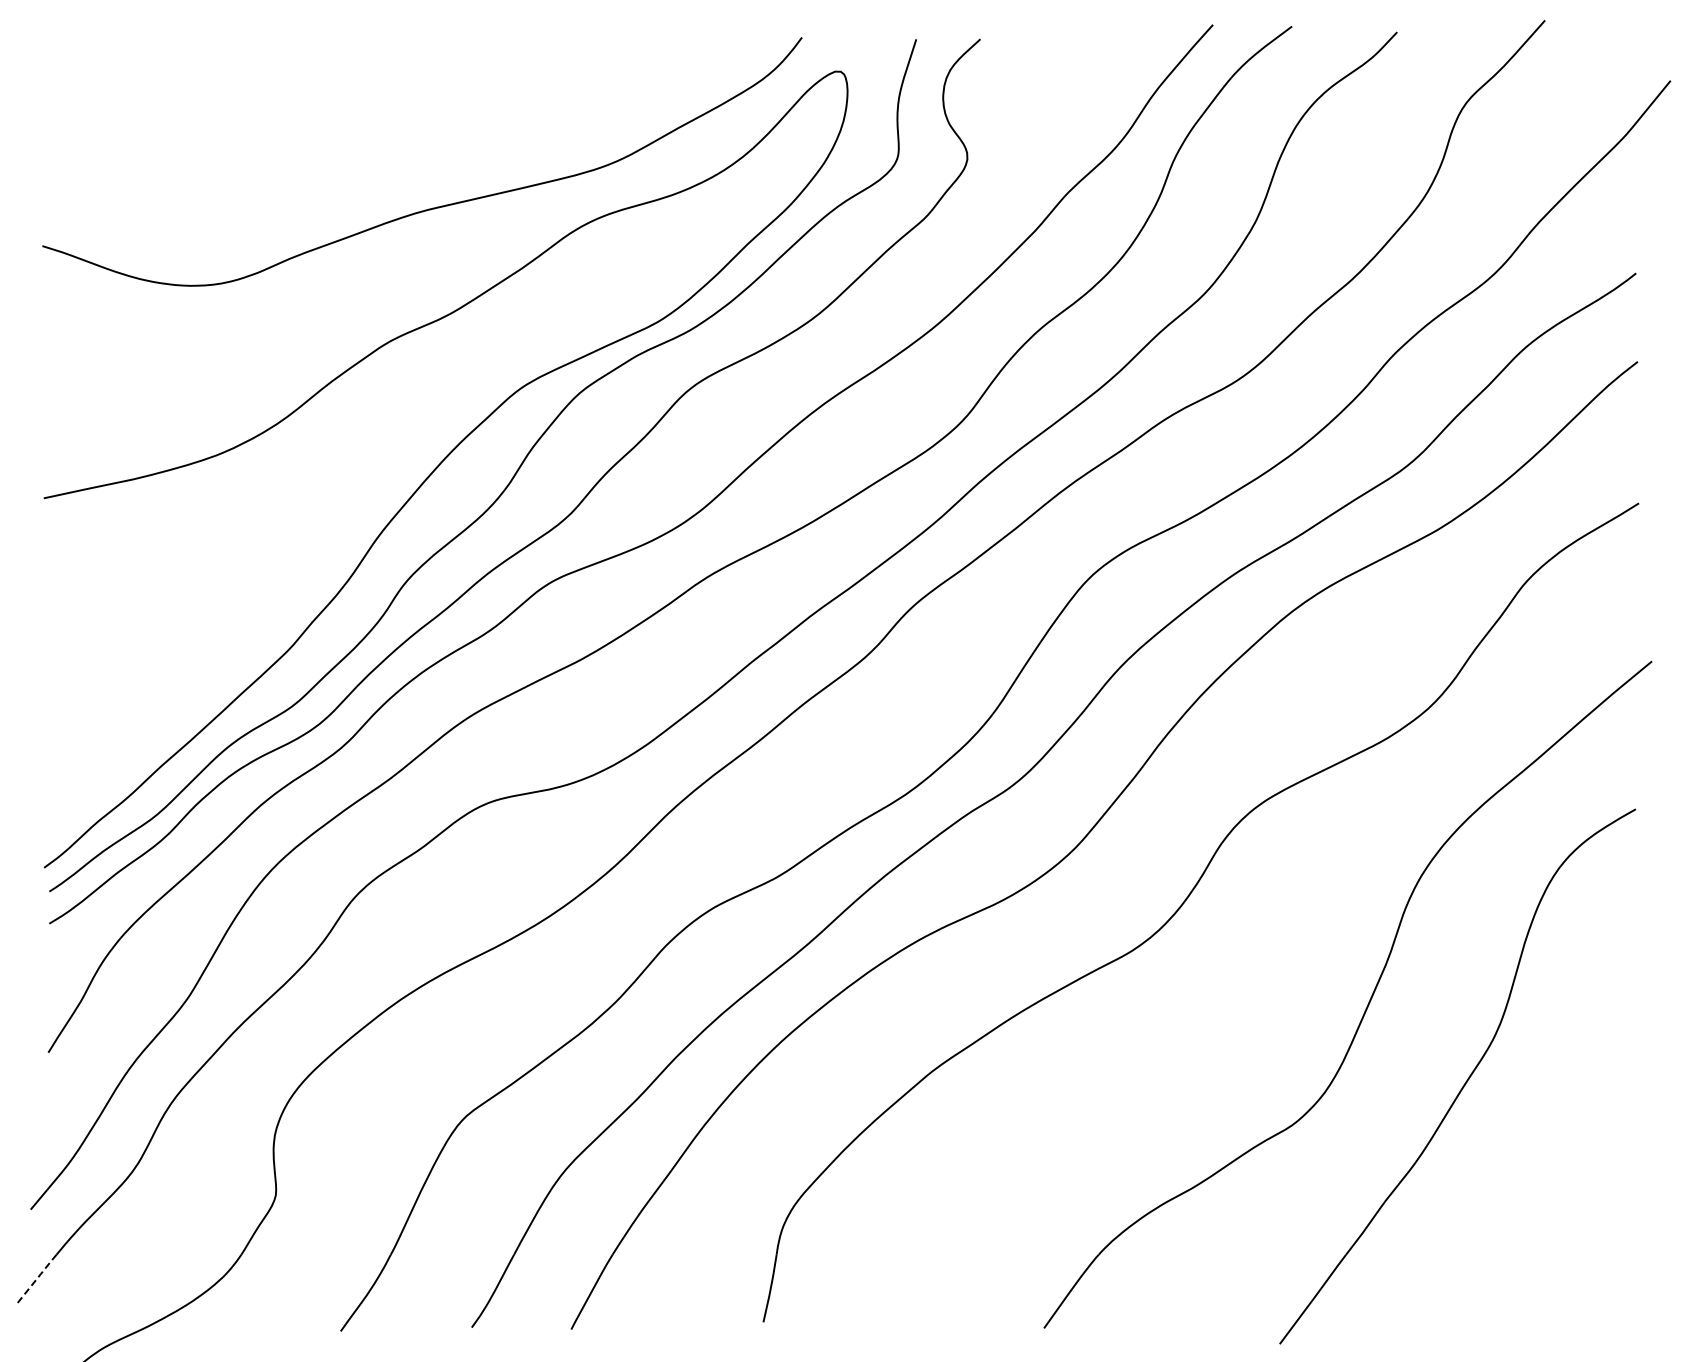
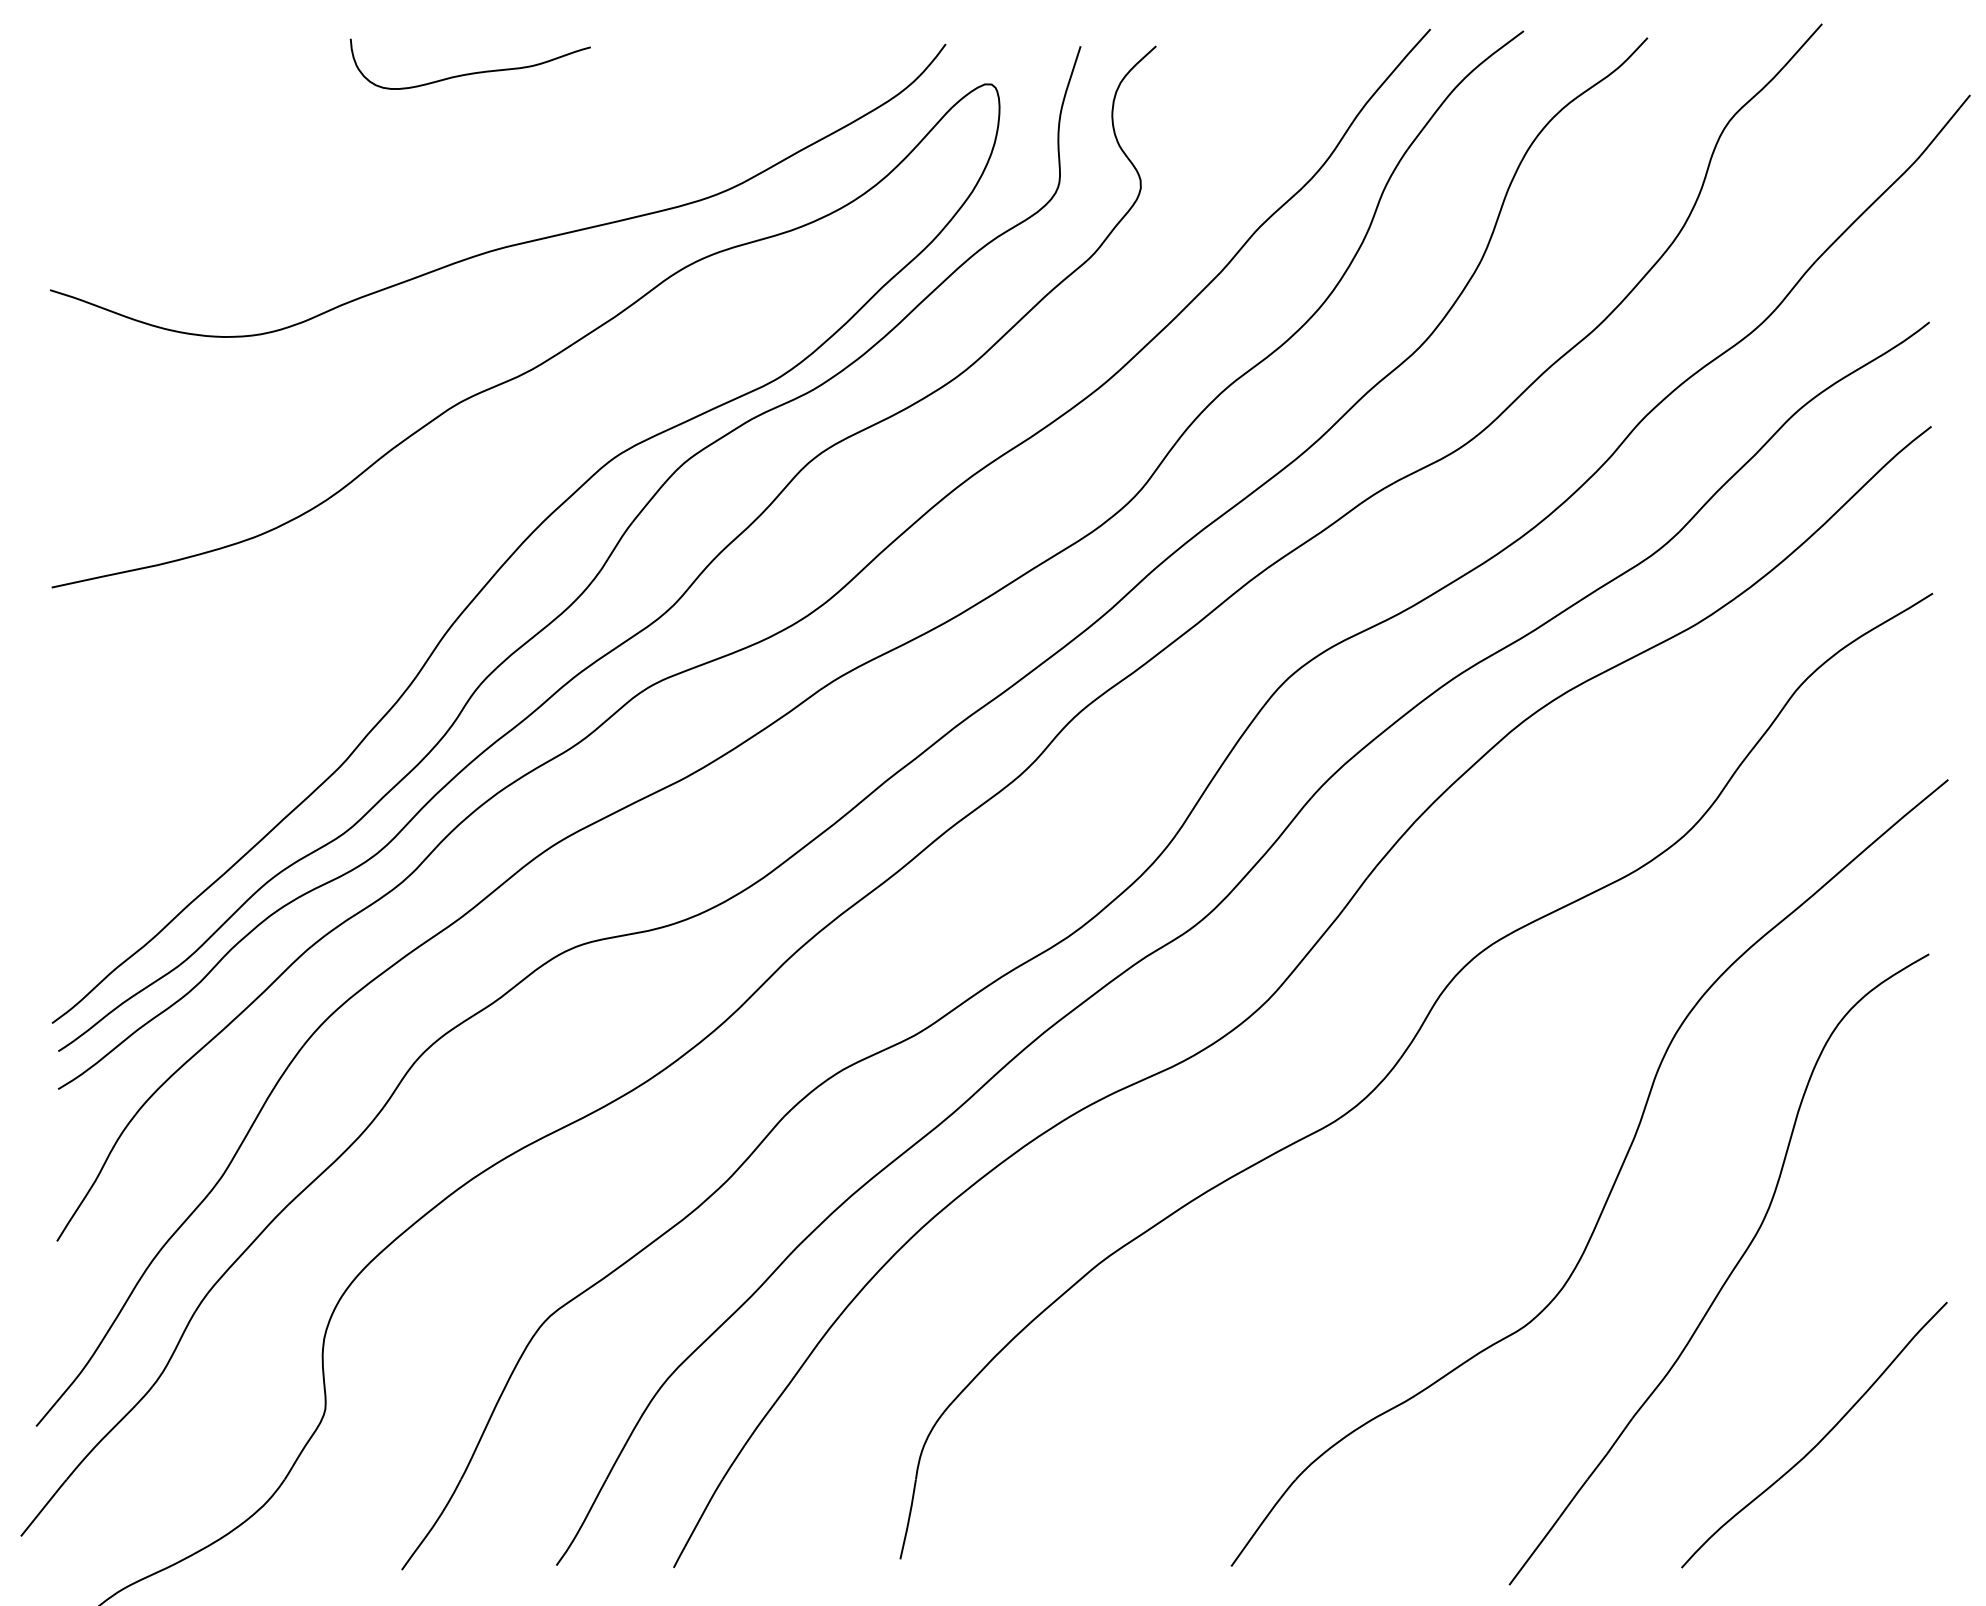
curve: (399, 61) -> (471, 72), added
part: (1543, 1221) -> (1820, 1440), added
line: (37, 1278) -> (44, 1507), dashed -> solid

